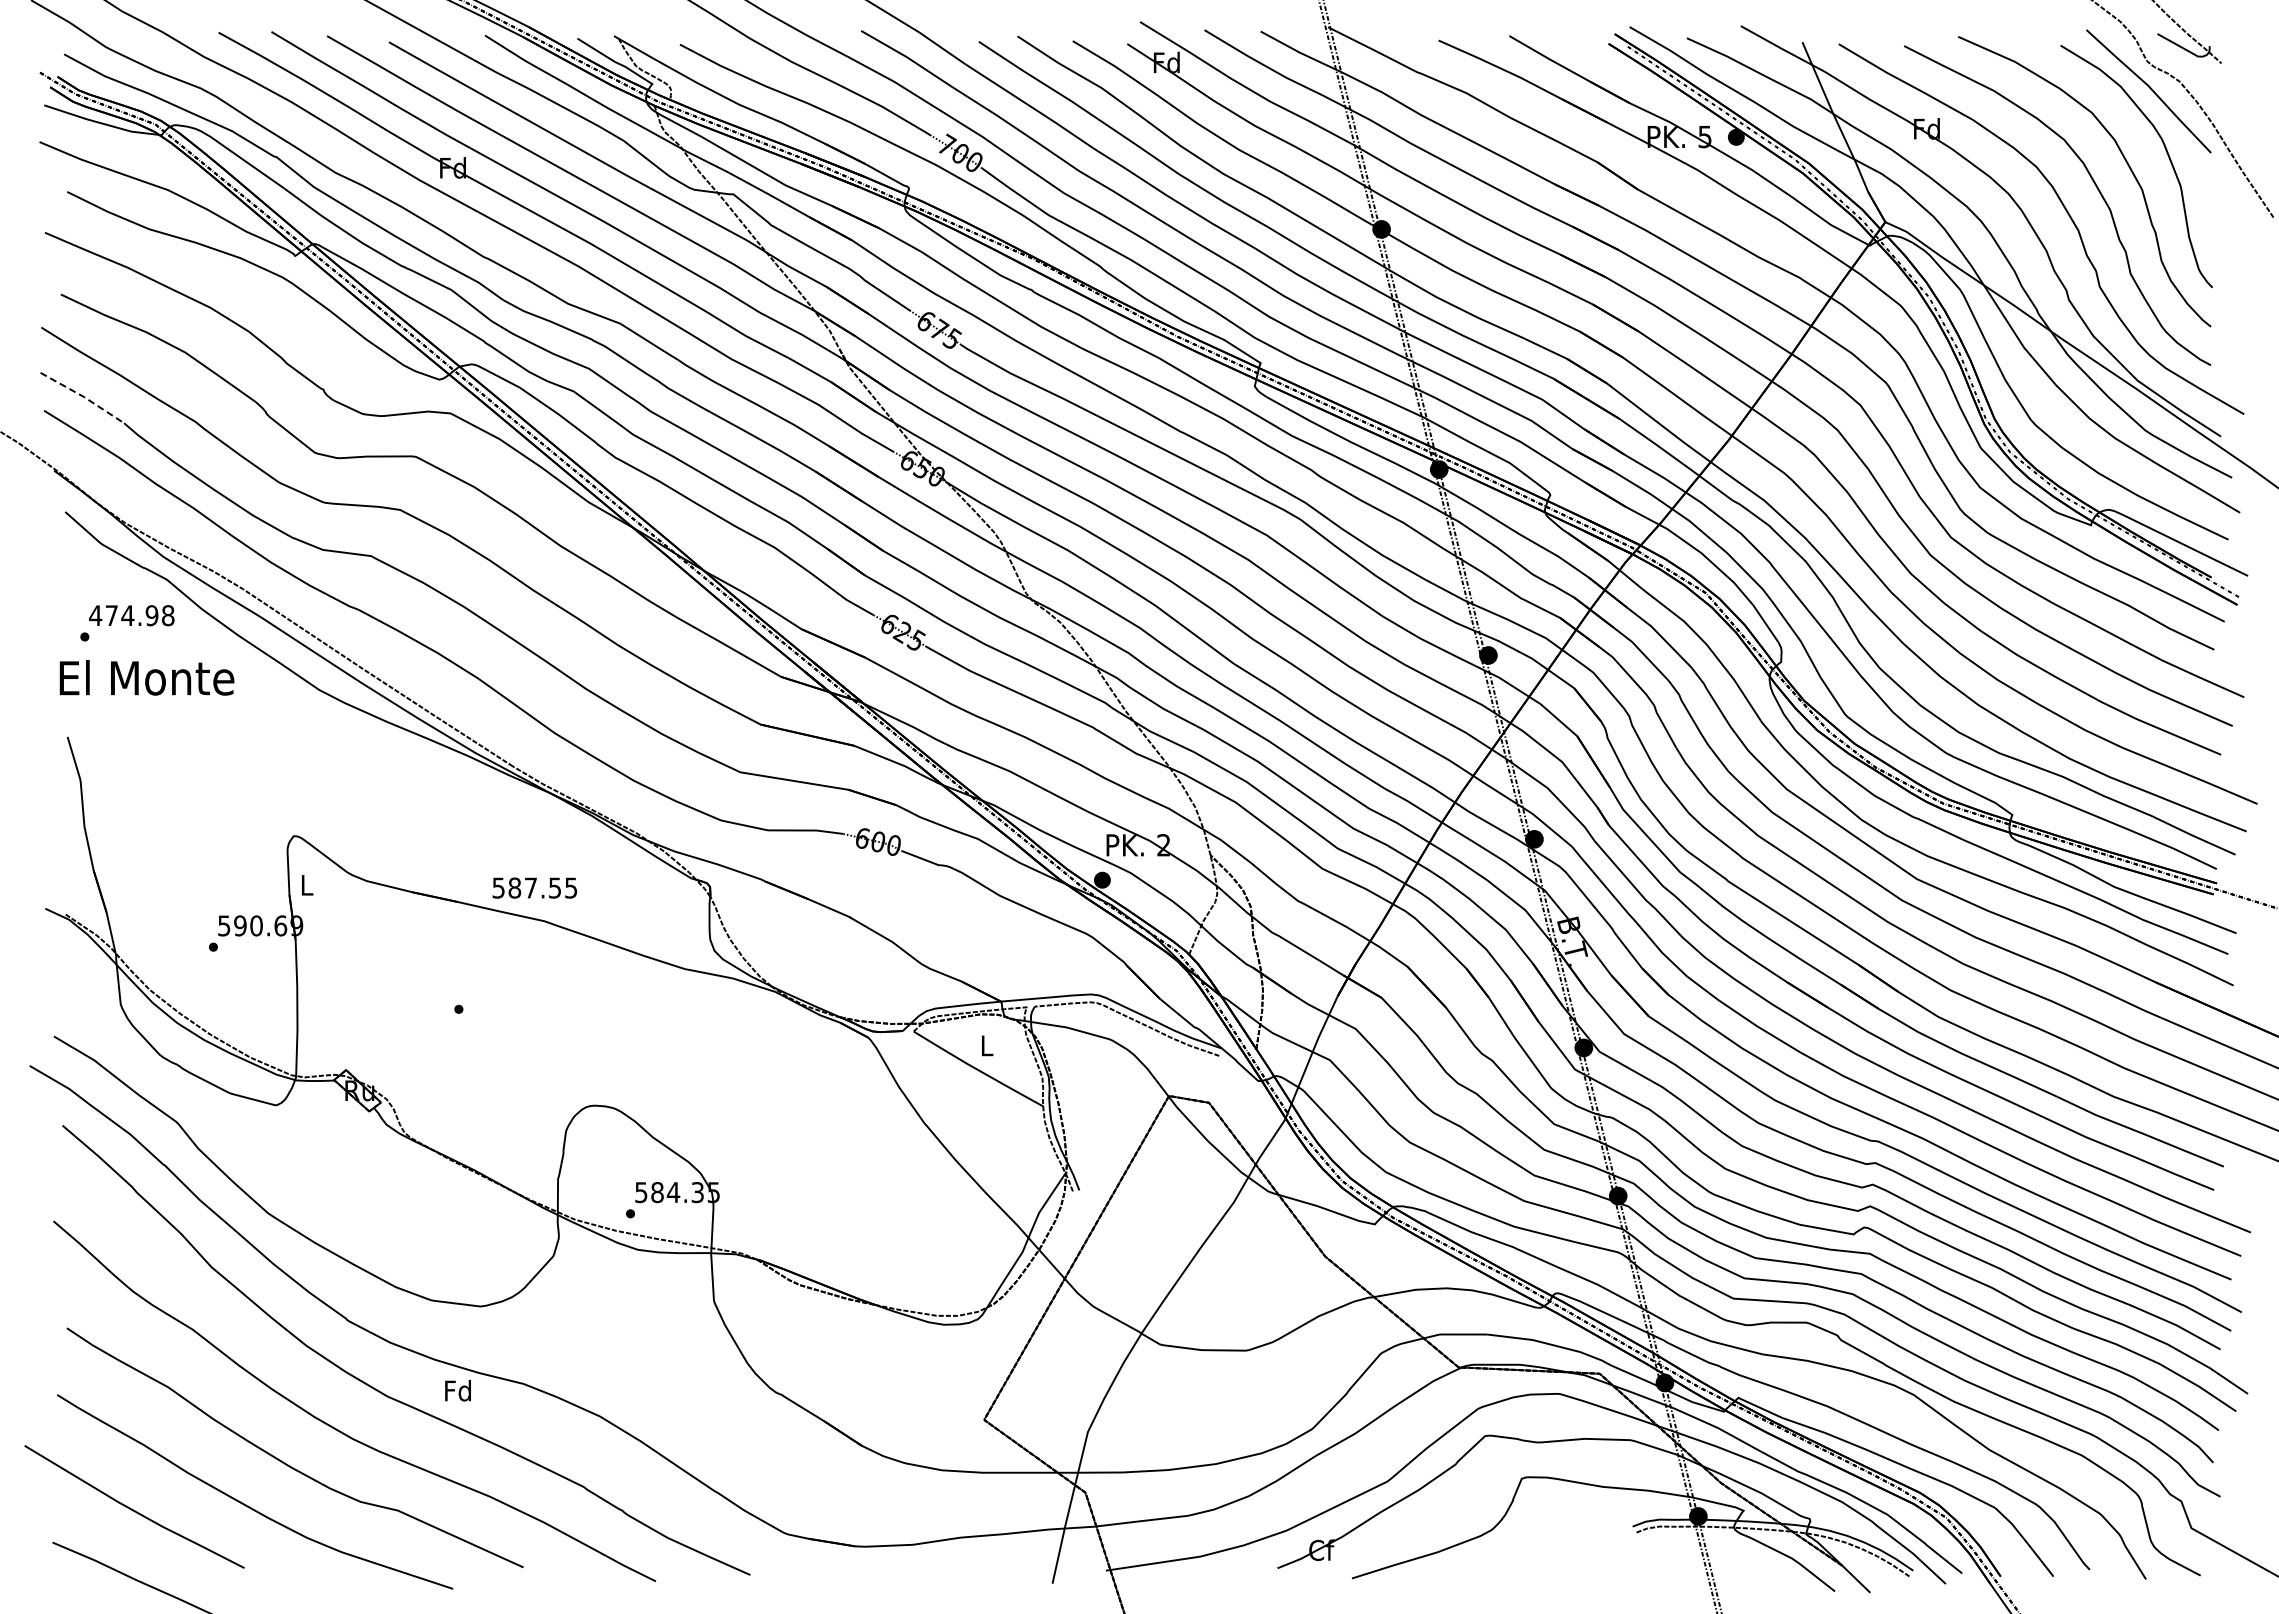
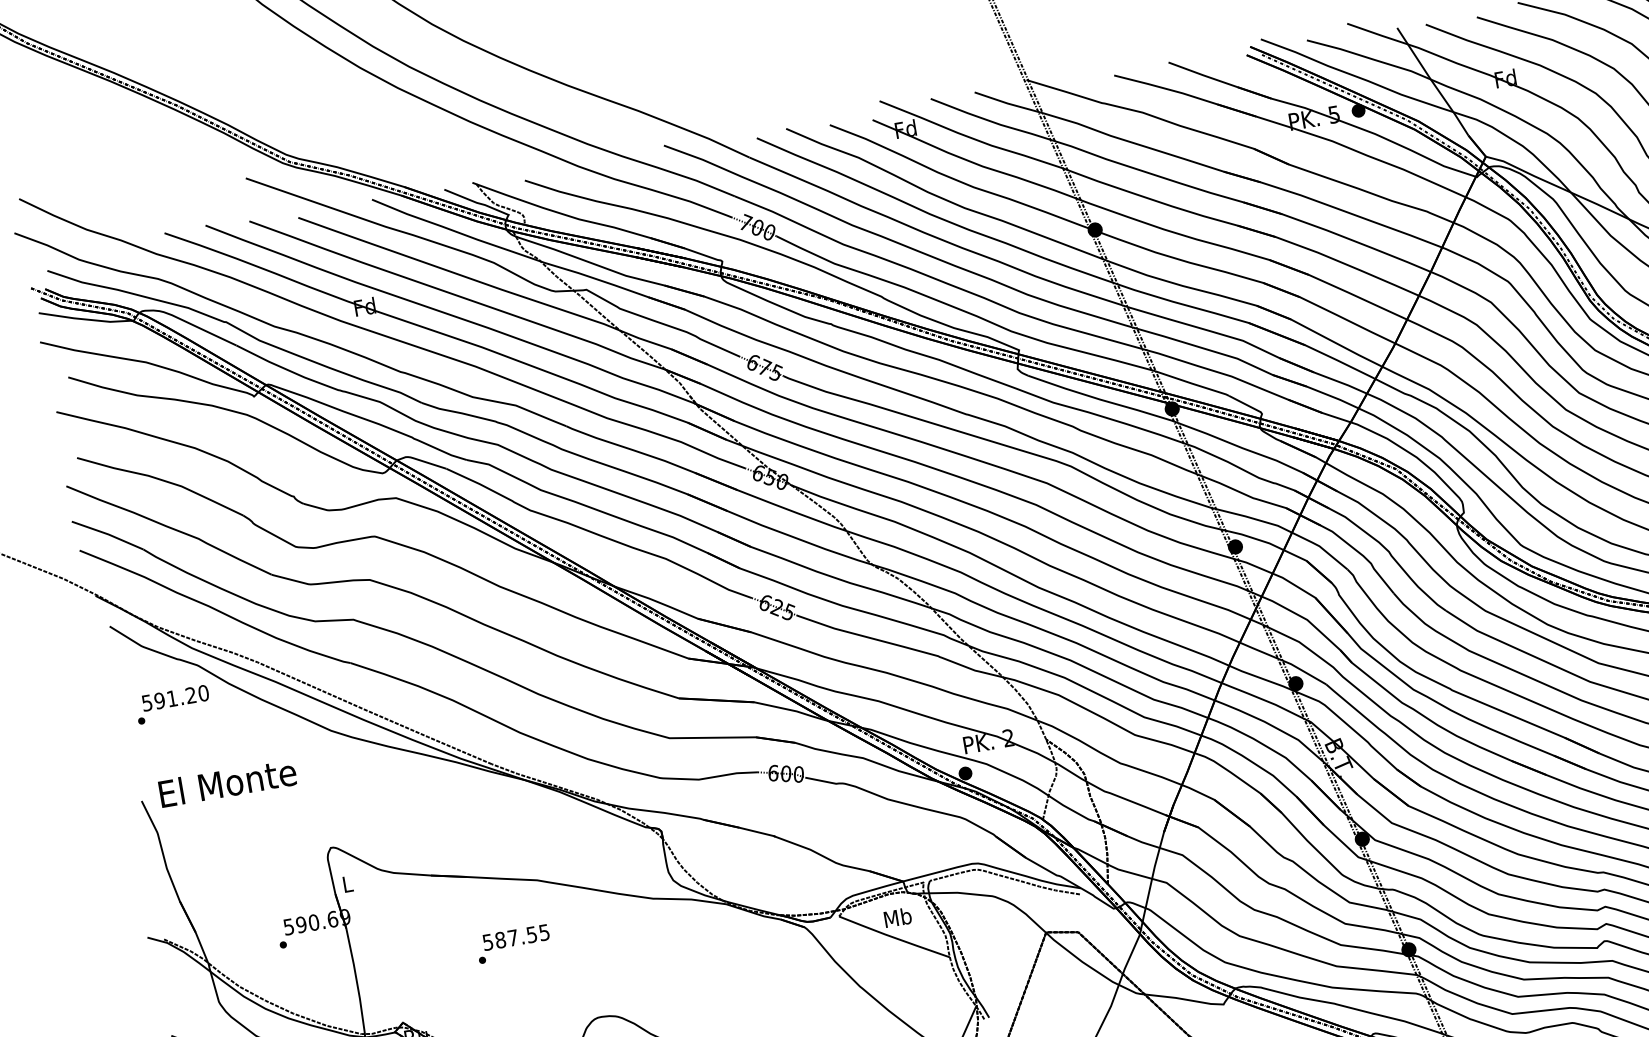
line: (83, 396) -> (108, 534), dashed -> solid
text: (131, 615) -> (175, 698), 474.98 -> 591.20
text: (146, 677) -> (227, 782), moved
text: (534, 887) -> (515, 937), moved
text: (986, 1045) -> (897, 917), L -> Mb

